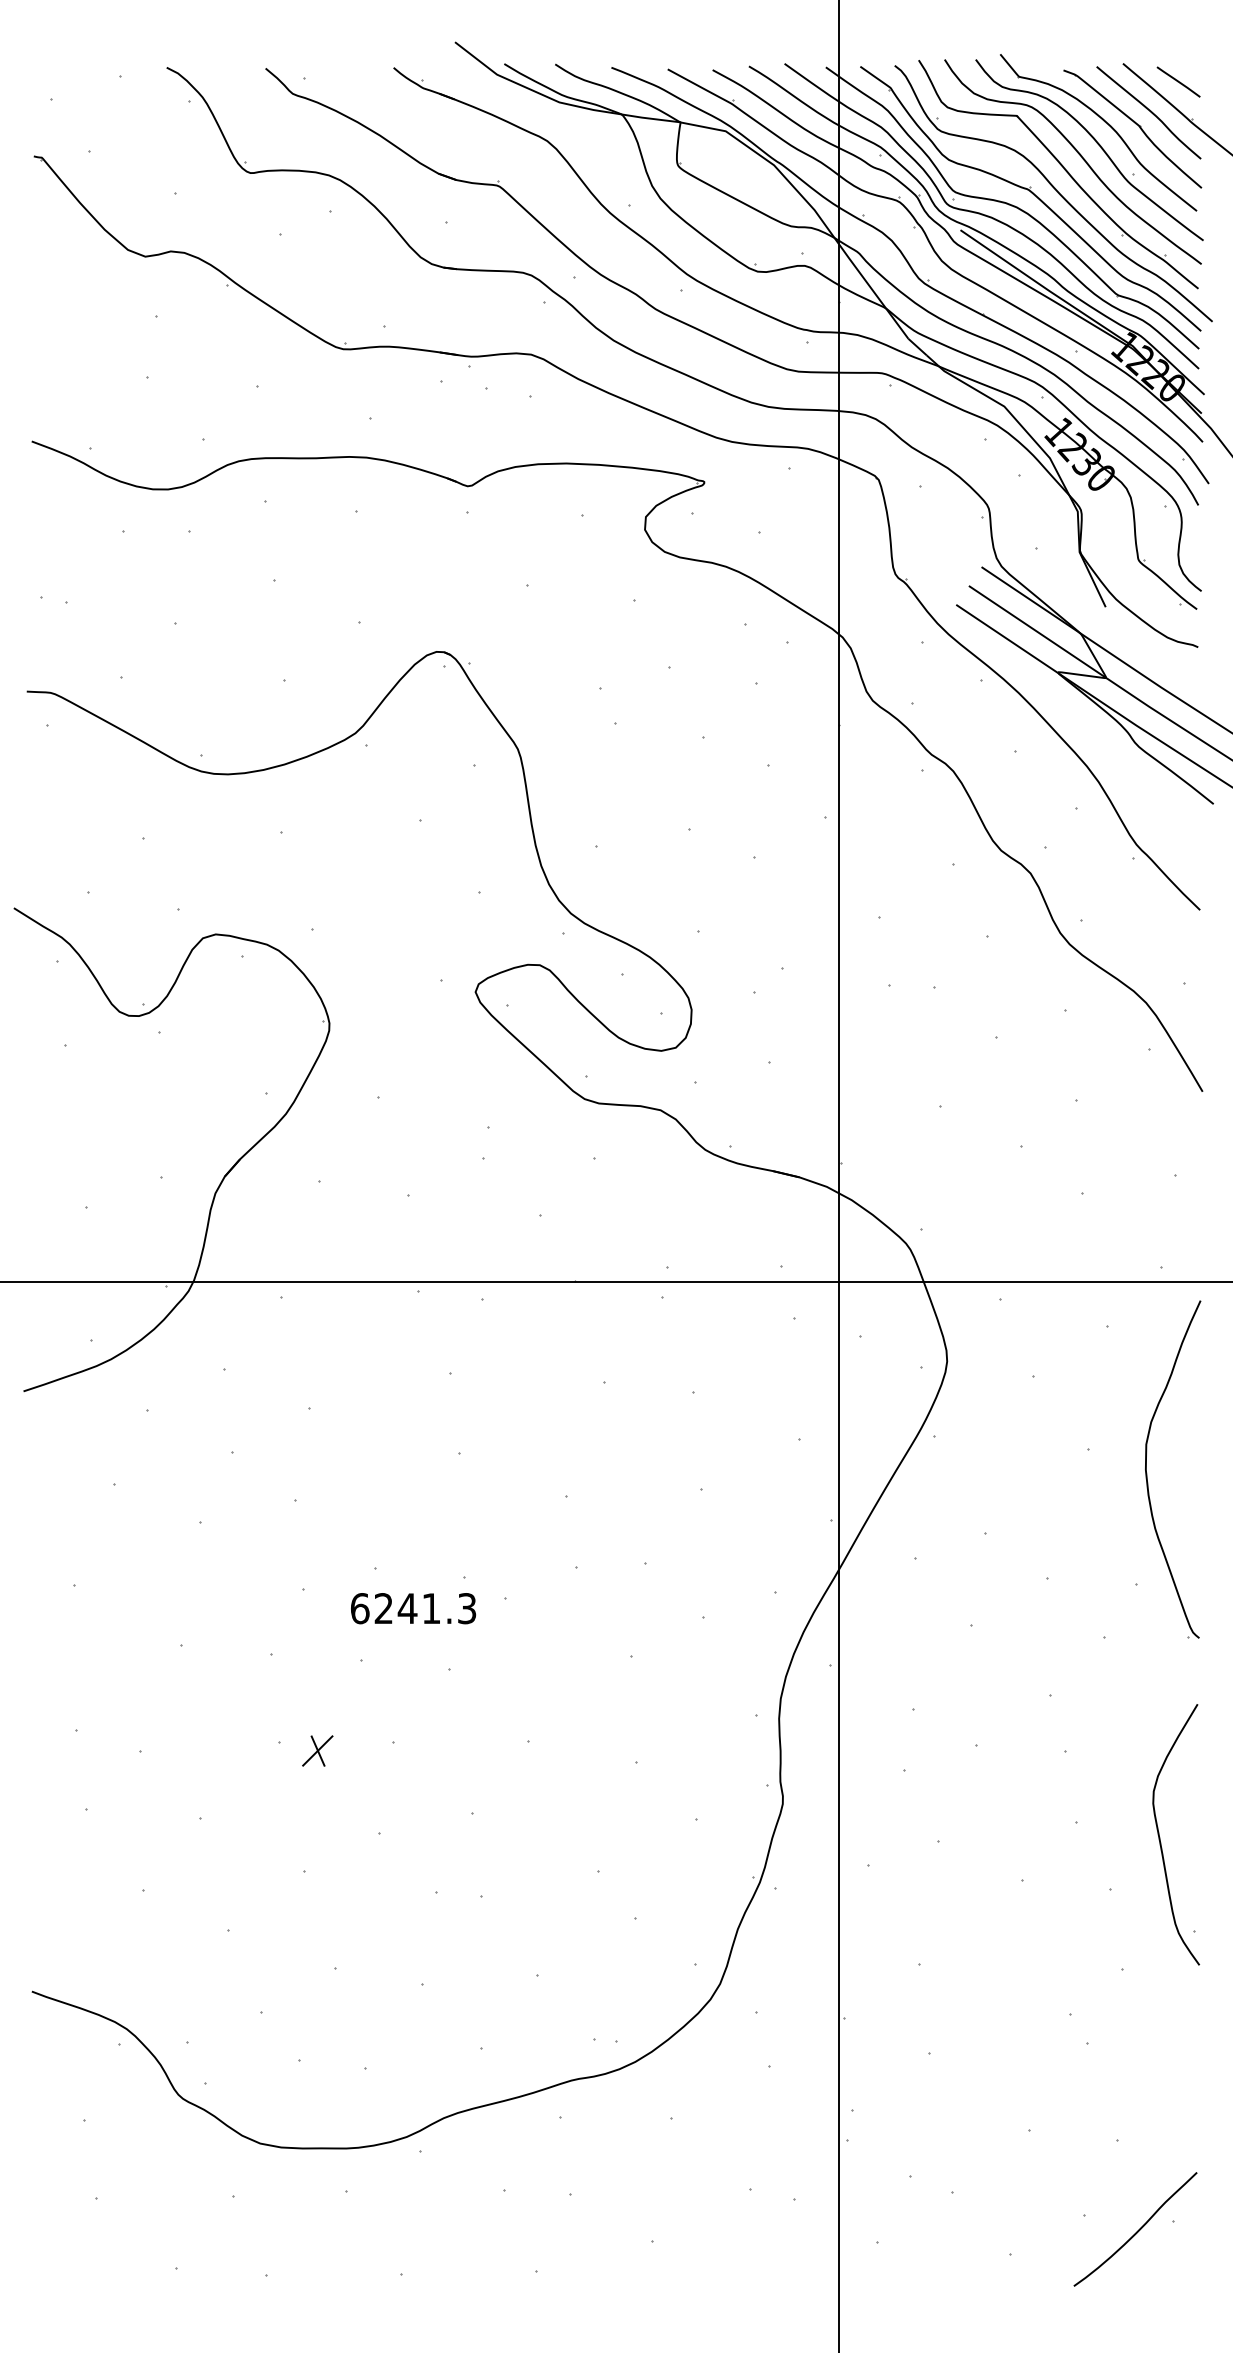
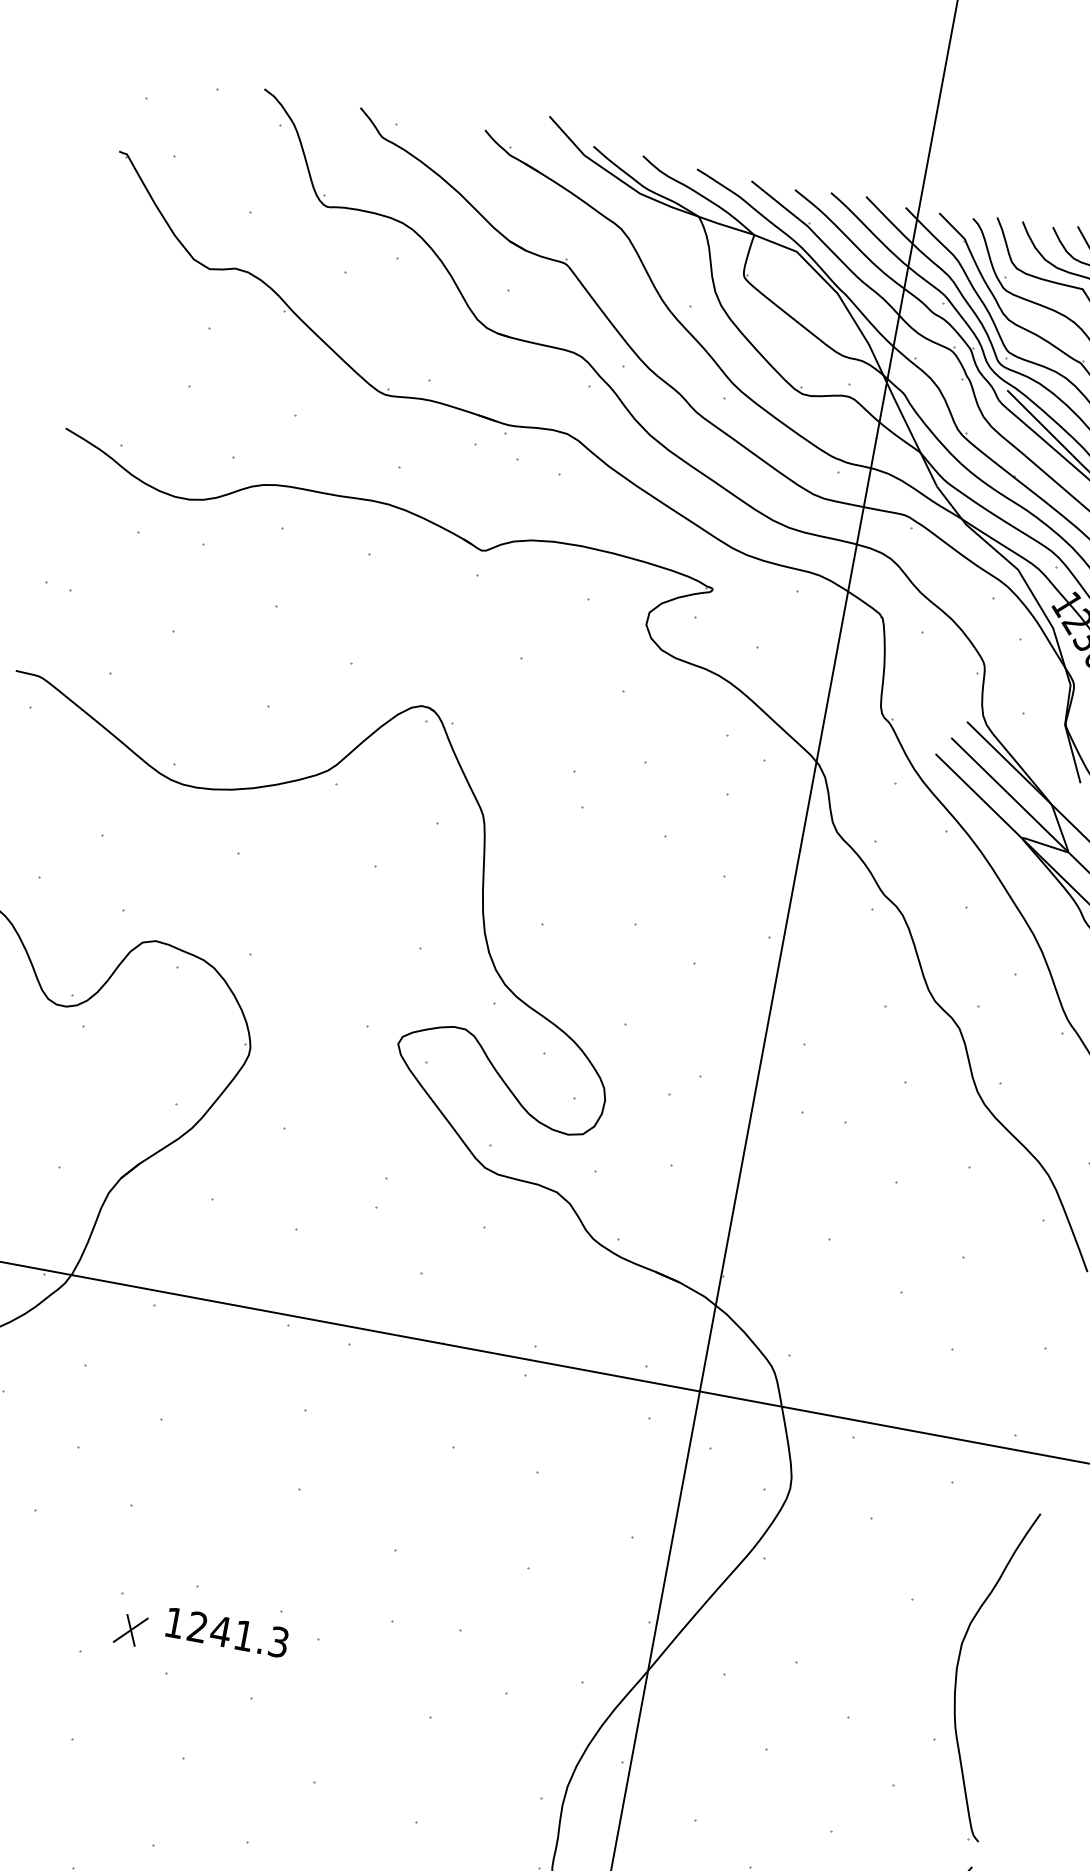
part: (1147, 1473) -> (957, 1672), moved
text: (360, 1608) -> (175, 1622), 6241.3 -> 1241.3
part: (317, 1750) -> (130, 1629), moved

